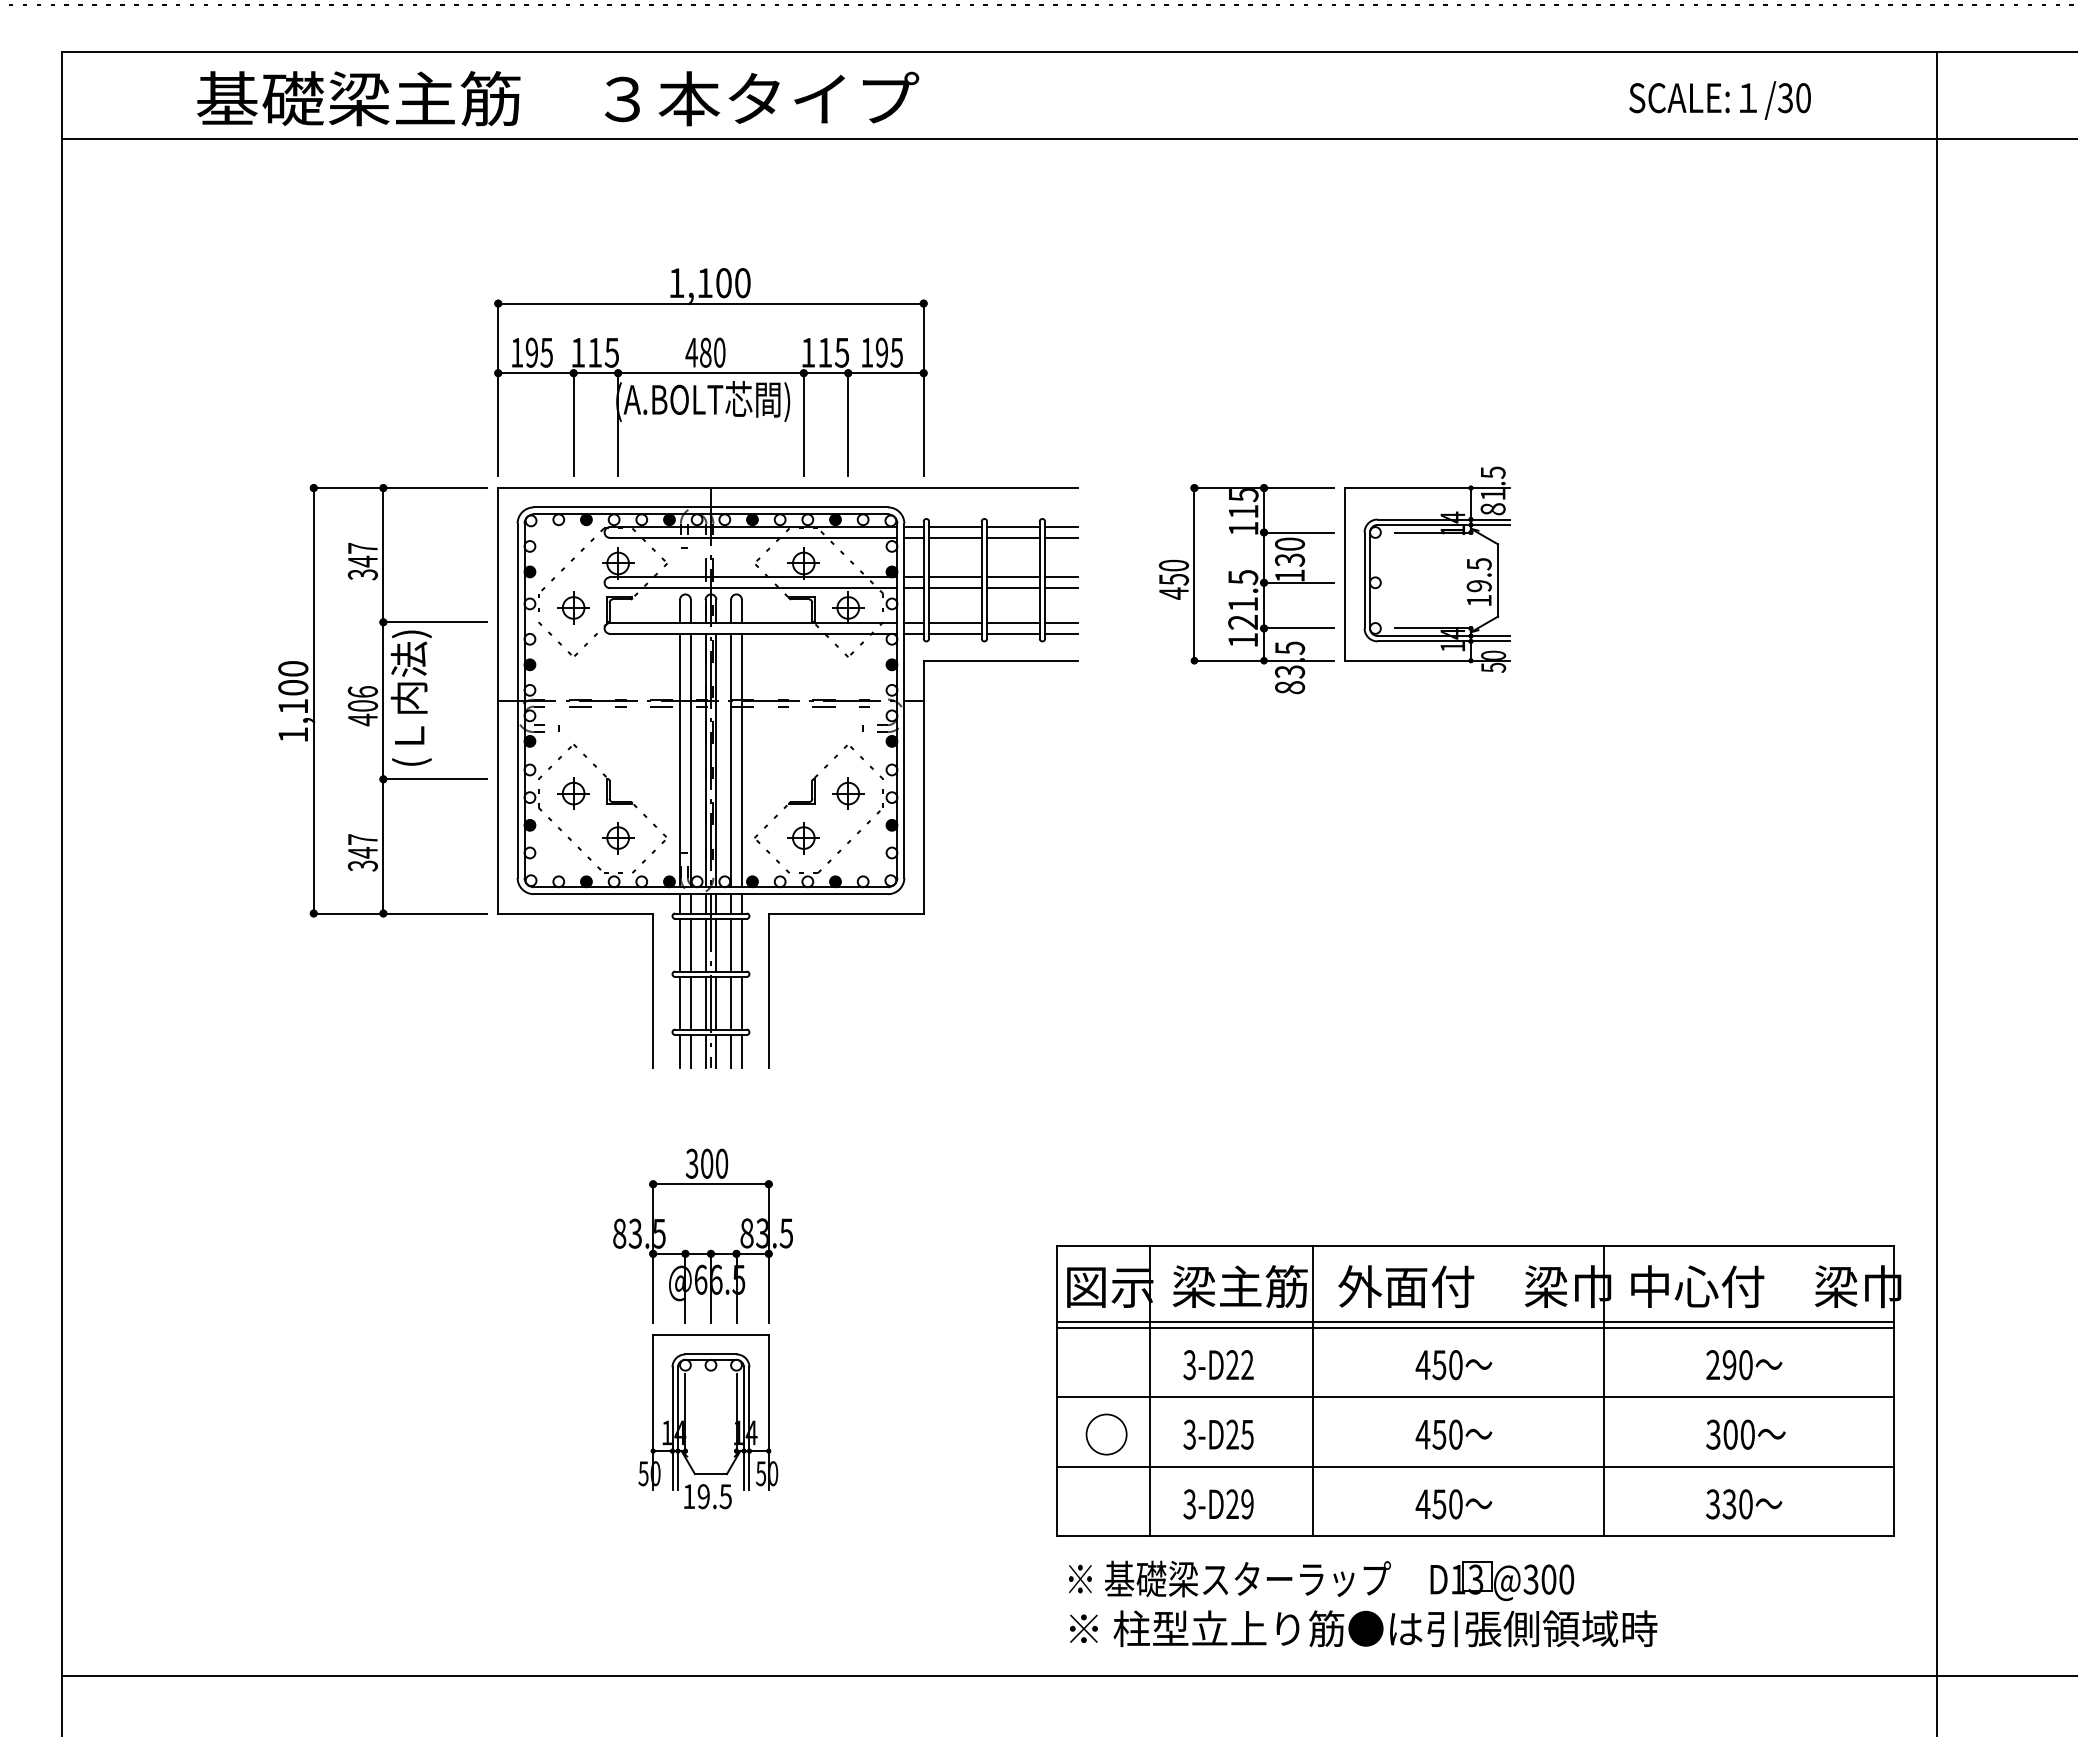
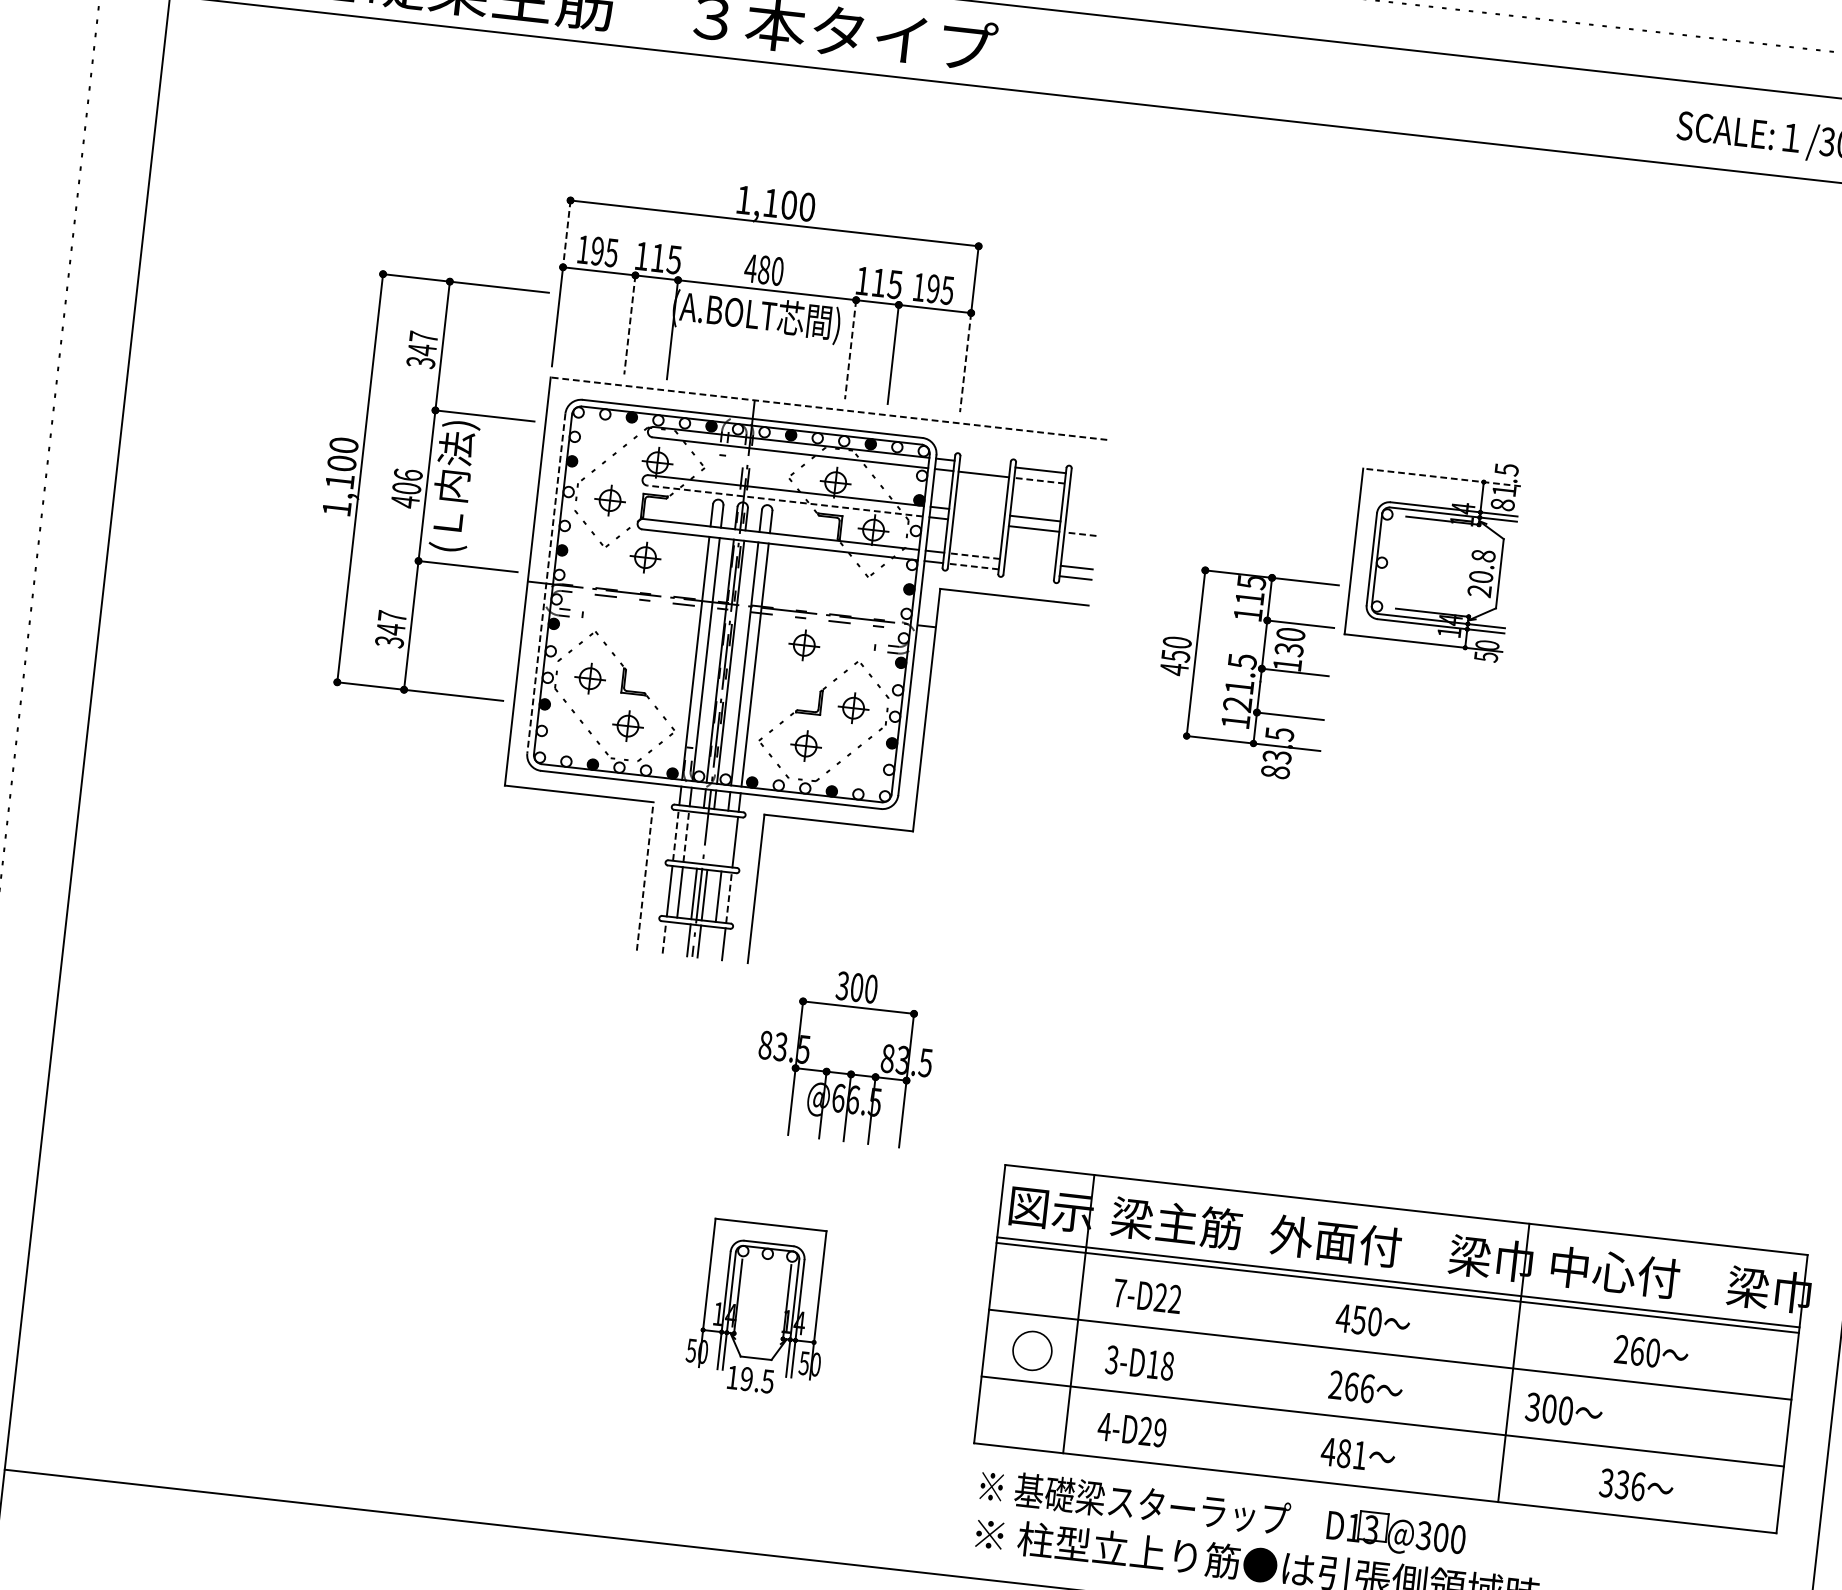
line: (498, 338) -> (567, 234), solid -> dashed
line: (573, 424) -> (629, 324), solid -> dashed
line: (803, 424) -> (850, 349), solid -> dashed
line: (923, 424) -> (965, 362), solid -> dashed
line: (787, 488) -> (828, 409), solid -> dashed
line: (1426, 488) -> (1441, 477), solid -> dashed
line: (955, 527) -> (985, 464), removed
line: (1061, 527) -> (1086, 475), removed
line: (1012, 537) -> (1038, 480), solid -> dashed
line: (1061, 537) -> (1085, 485), removed
line: (955, 577) -> (979, 512), removed
line: (1061, 577) -> (1081, 523), removed
text: (1478, 582) -> (1480, 573), 19.5 -> 20.8
line: (753, 588) -> (784, 501), solid -> dashed
line: (955, 588) -> (978, 523), removed
line: (1061, 588) -> (1080, 534), solid -> dashed
part: (1246, 589) -> (1244, 673), moved
line: (954, 623) -> (973, 556), solid -> dashed
line: (1013, 623) -> (1030, 562), removed
line: (954, 633) -> (972, 566), solid -> dashed
line: (1013, 633) -> (1029, 572), removed
part: (616, 662) -> (645, 557), added
part: (382, 700) -> (426, 485), moved
line: (517, 701) -> (546, 584), solid -> dashed
part: (790, 734) -> (804, 645), added
line: (680, 944) -> (676, 834), solid -> dashed
line: (690, 944) -> (686, 836), solid -> dashed
line: (705, 944) -> (700, 837), removed
line: (716, 944) -> (710, 838), removed
line: (731, 944) -> (725, 840), removed
line: (653, 990) -> (645, 876), solid -> dashed
line: (741, 1002) -> (728, 897), solid -> dashed
line: (680, 1051) -> (664, 937), solid -> dashed
line: (690, 1051) -> (674, 938), removed
line: (731, 1051) -> (713, 943), removed
part: (702, 1235) -> (844, 1055), moved
text: (1189, 1365) -> (1119, 1293), 3-D22 -> 7-D22
text: (1729, 1365) -> (1637, 1351), 290 -> 260
line: (1313, 1391) -> (1235, 1331), removed
part: (708, 1421) -> (759, 1307), moved
text: (1239, 1434) -> (1159, 1365), 3-D25 -> 3-D18
text: (1438, 1434) -> (1350, 1386), 450 -> 266
text: (1745, 1434) -> (1563, 1410), moved
text: (1189, 1504) -> (1104, 1426), 3-D29 -> 4-D29
text: (1447, 1504) -> (1351, 1454), 450 -> 481
text: (1745, 1504) -> (1637, 1486), 330 -> 336

